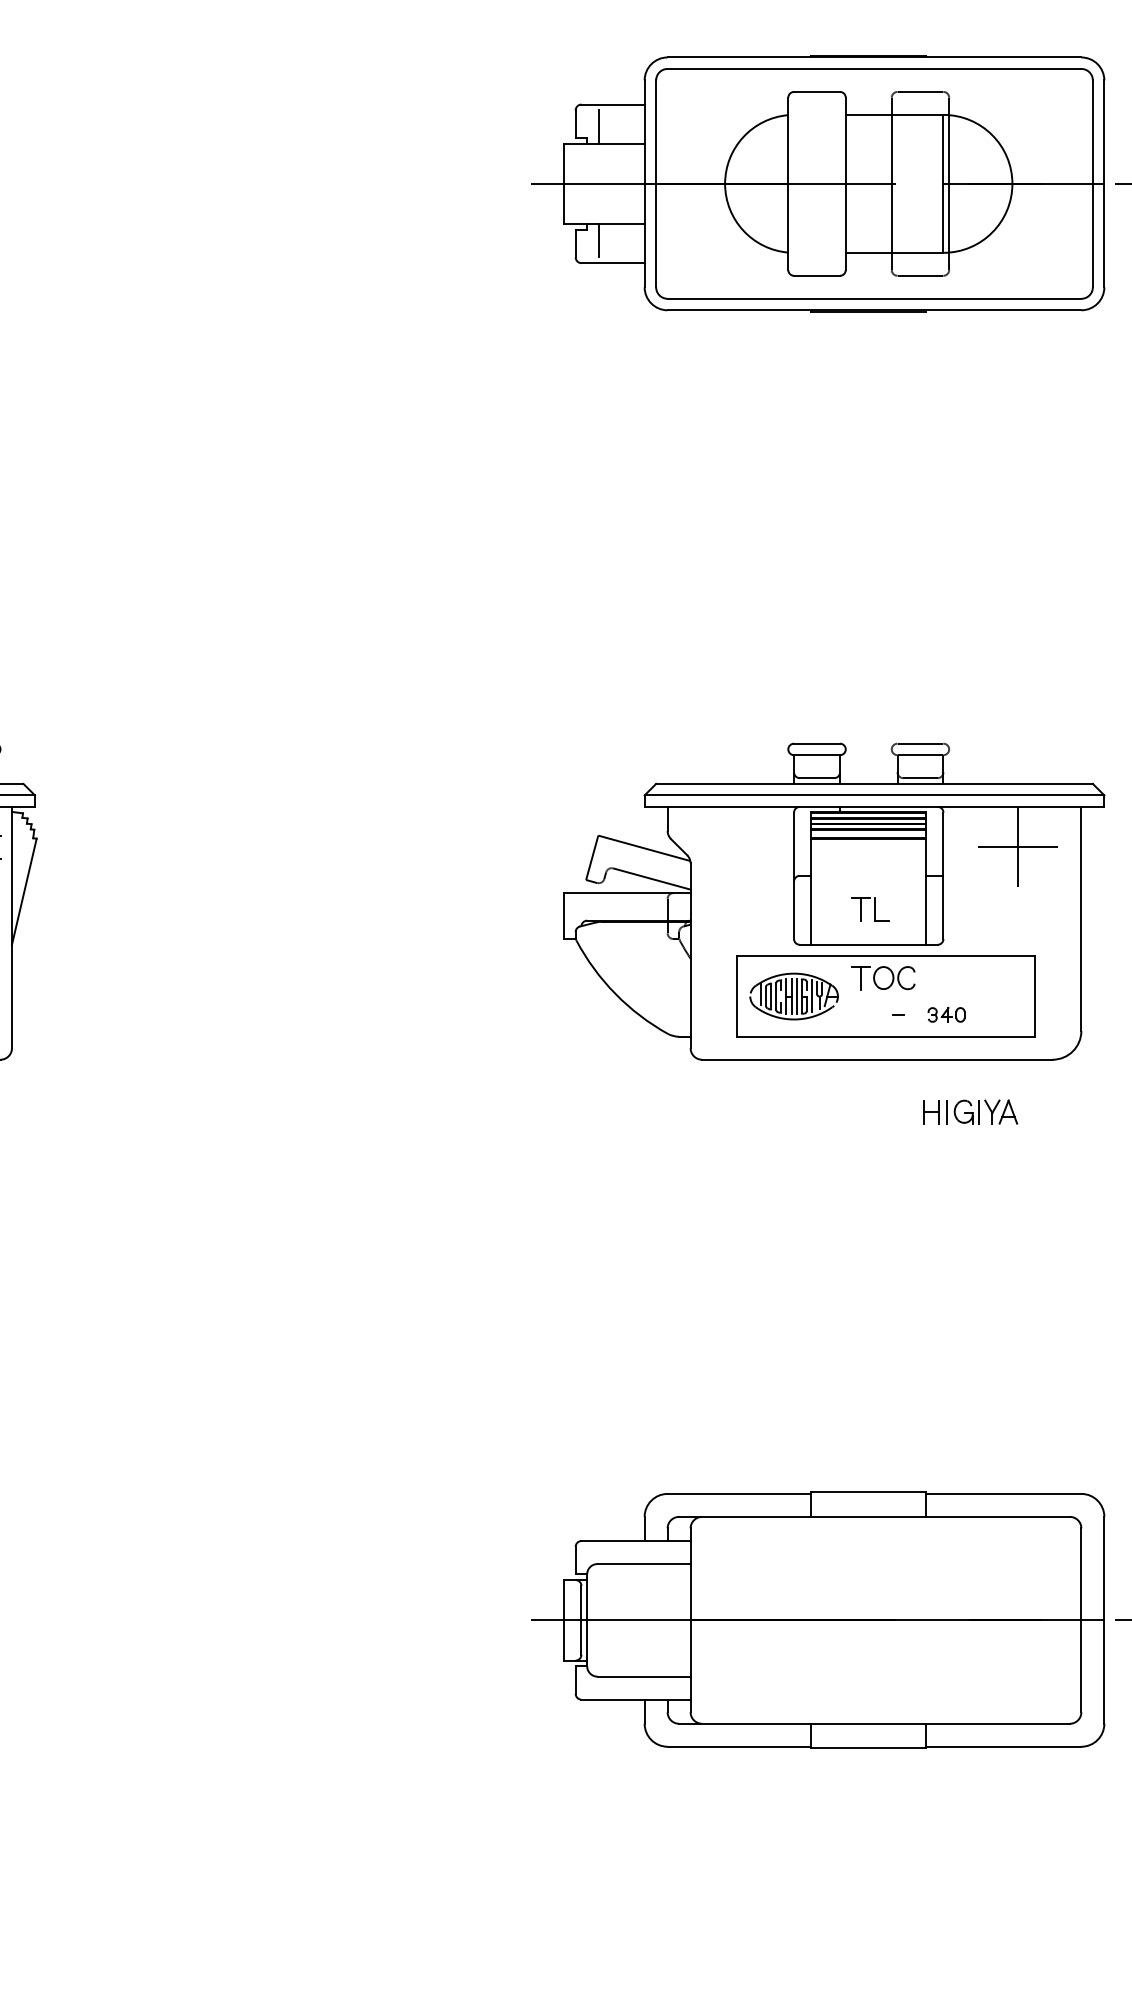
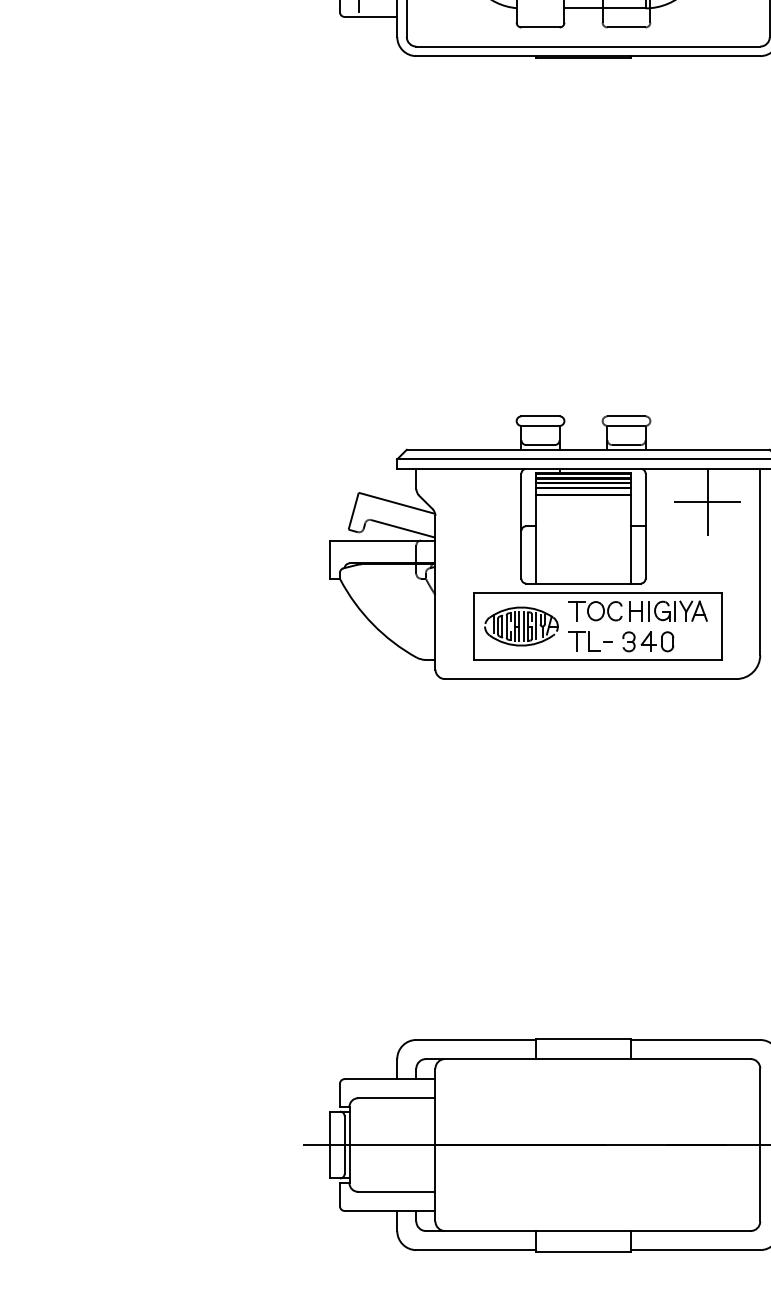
part: (870, 909) -> (584, 641), moved
part: (946, 1014) -> (648, 641), size x1.67
part: (970, 1111) -> (668, 610), moved

